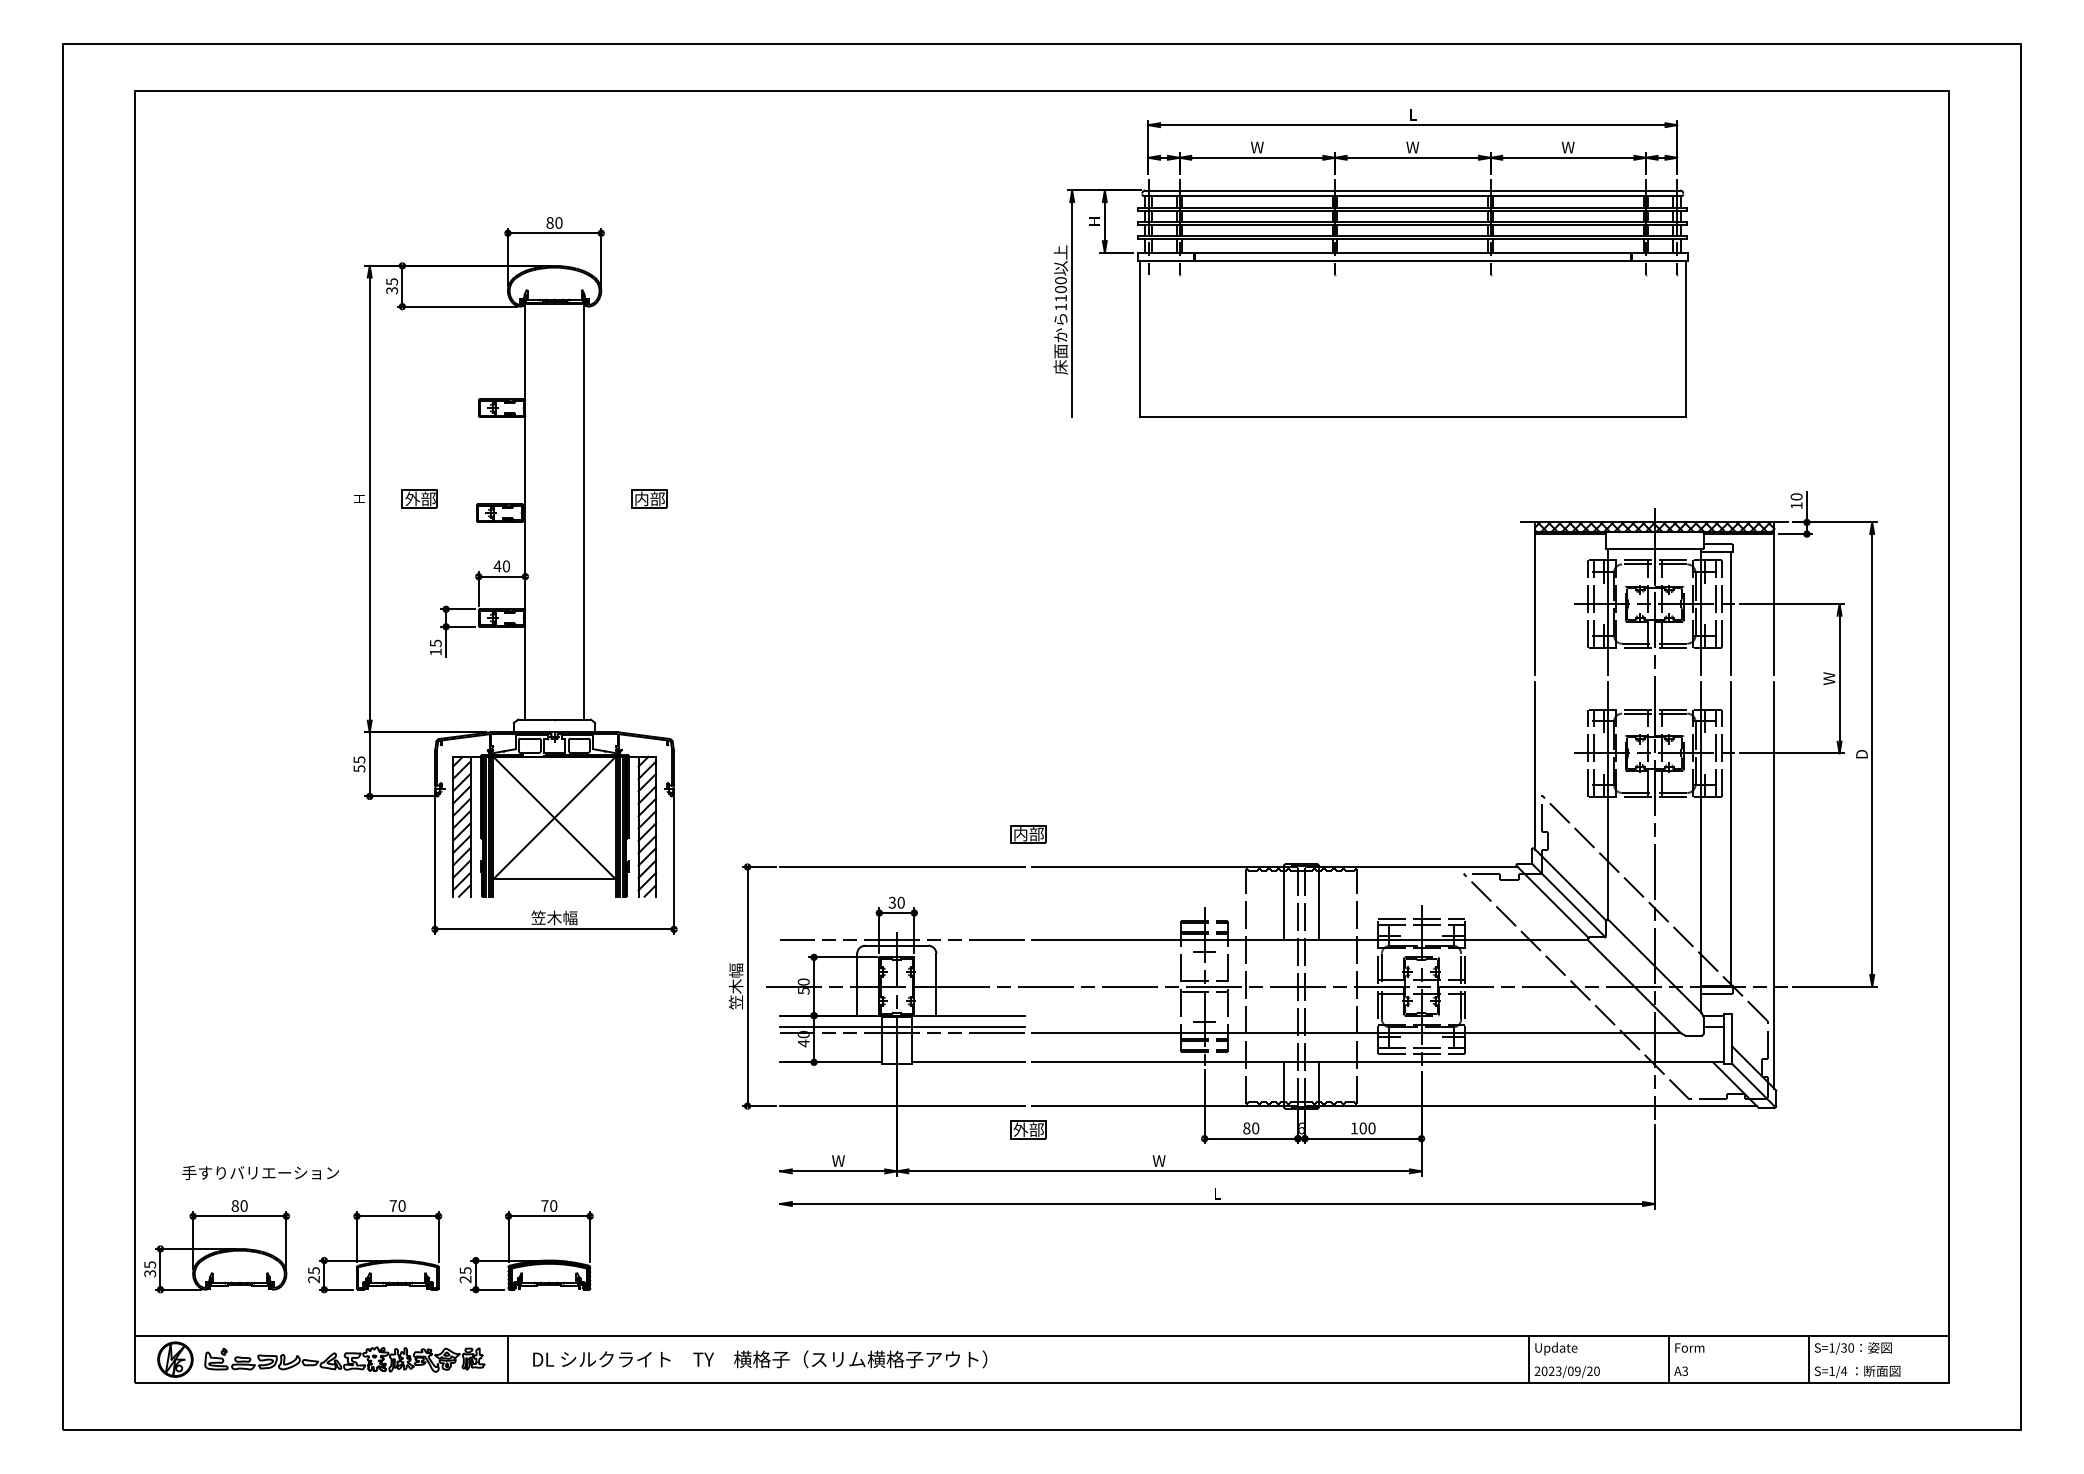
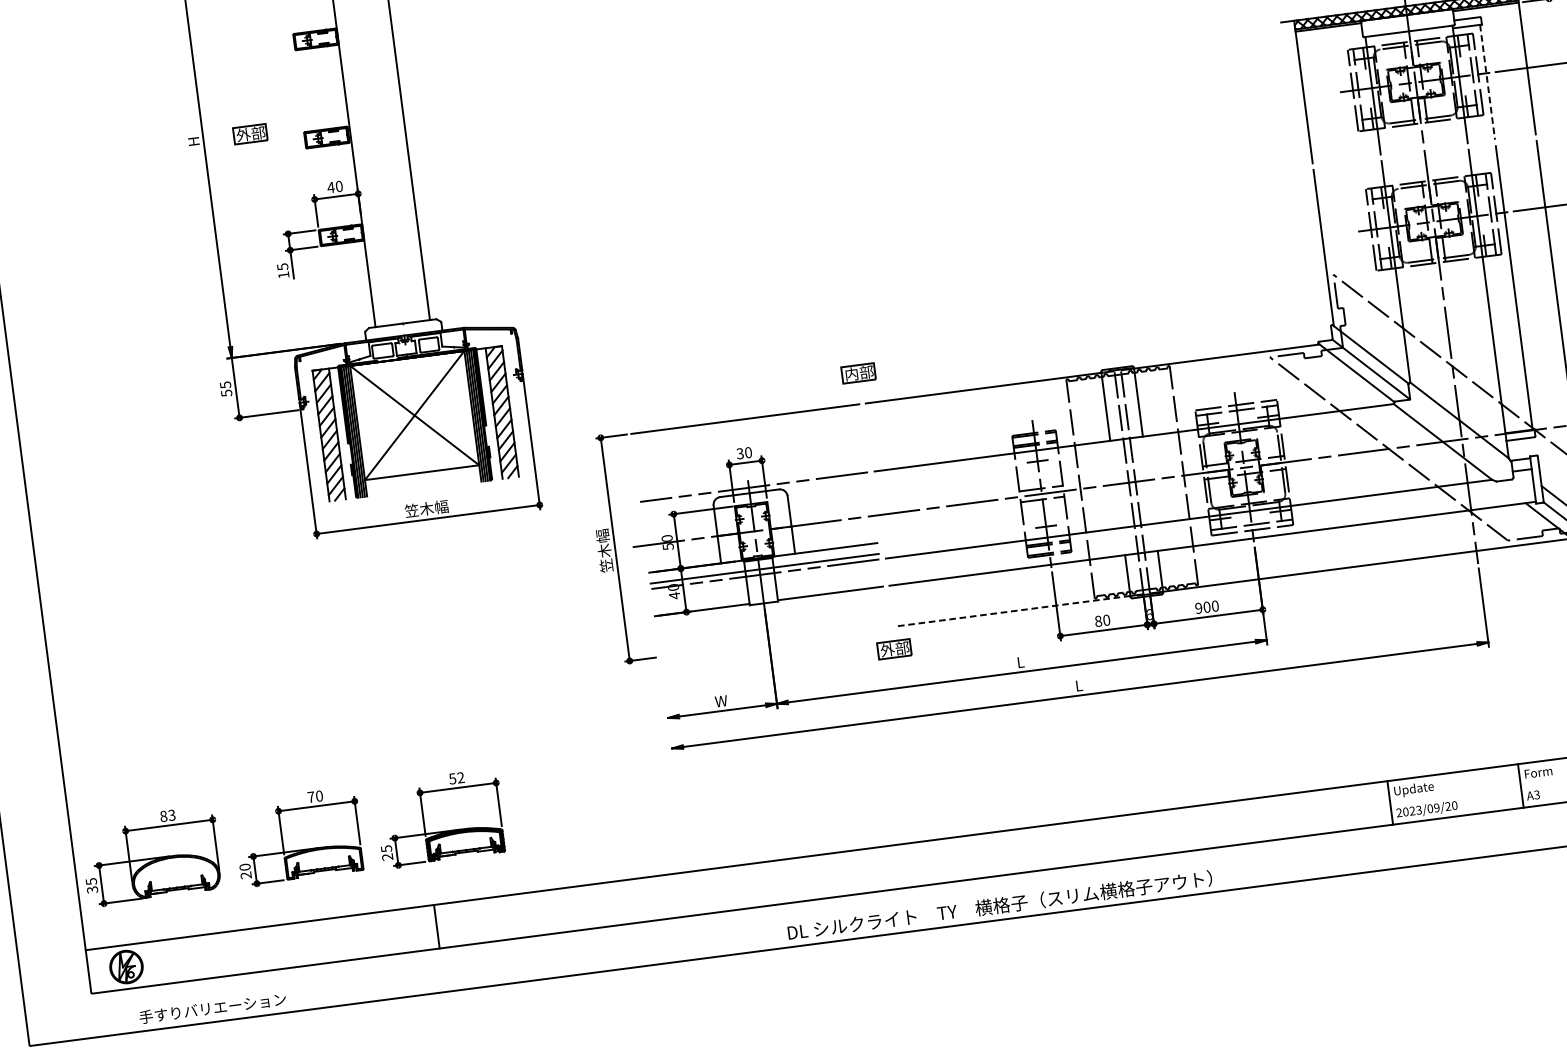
part: (649, 498) -> (464, 105), removed
line: (1730, 613) -> (1487, 82), solid -> dashed
line: (902, 1106) -> (774, 642), removed
line: (1157, 1106) -> (1012, 611), solid -> dashed
text: (1353, 1128) -> (1198, 608), 100 -> 900
text: (1158, 1160) -> (1019, 662), W -> L
text: (260, 1172) -> (212, 1007), moved
text: (243, 1205) -> (171, 814), 80 -> 83
text: (549, 1205) -> (456, 777), 70 -> 52
text: (313, 1270) -> (244, 867), 25 -> 20
part: (344, 1359) -> (284, 946), removed
text: (760, 1359) -> (1000, 905), moved

